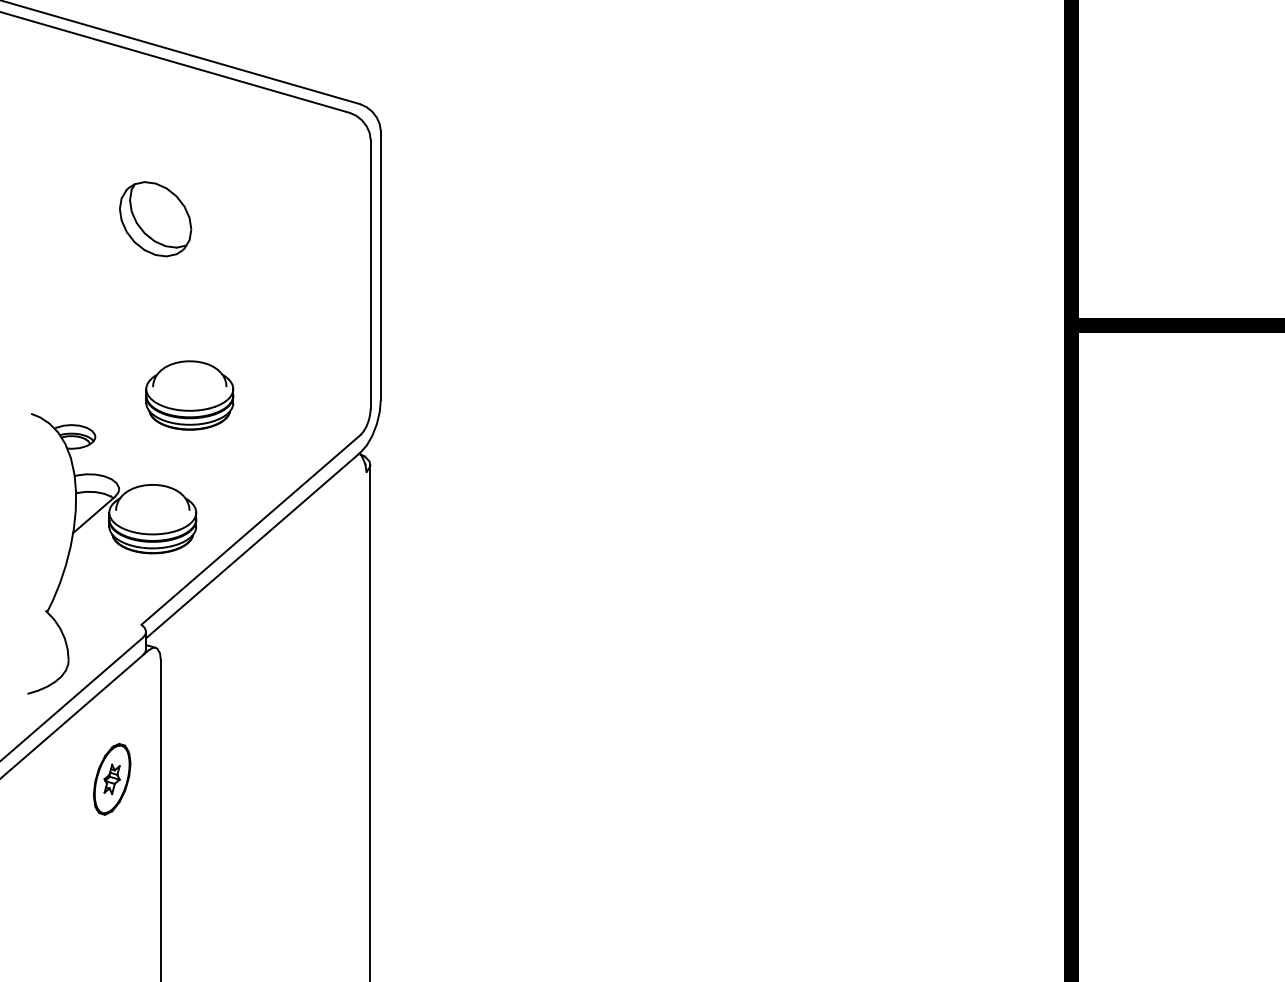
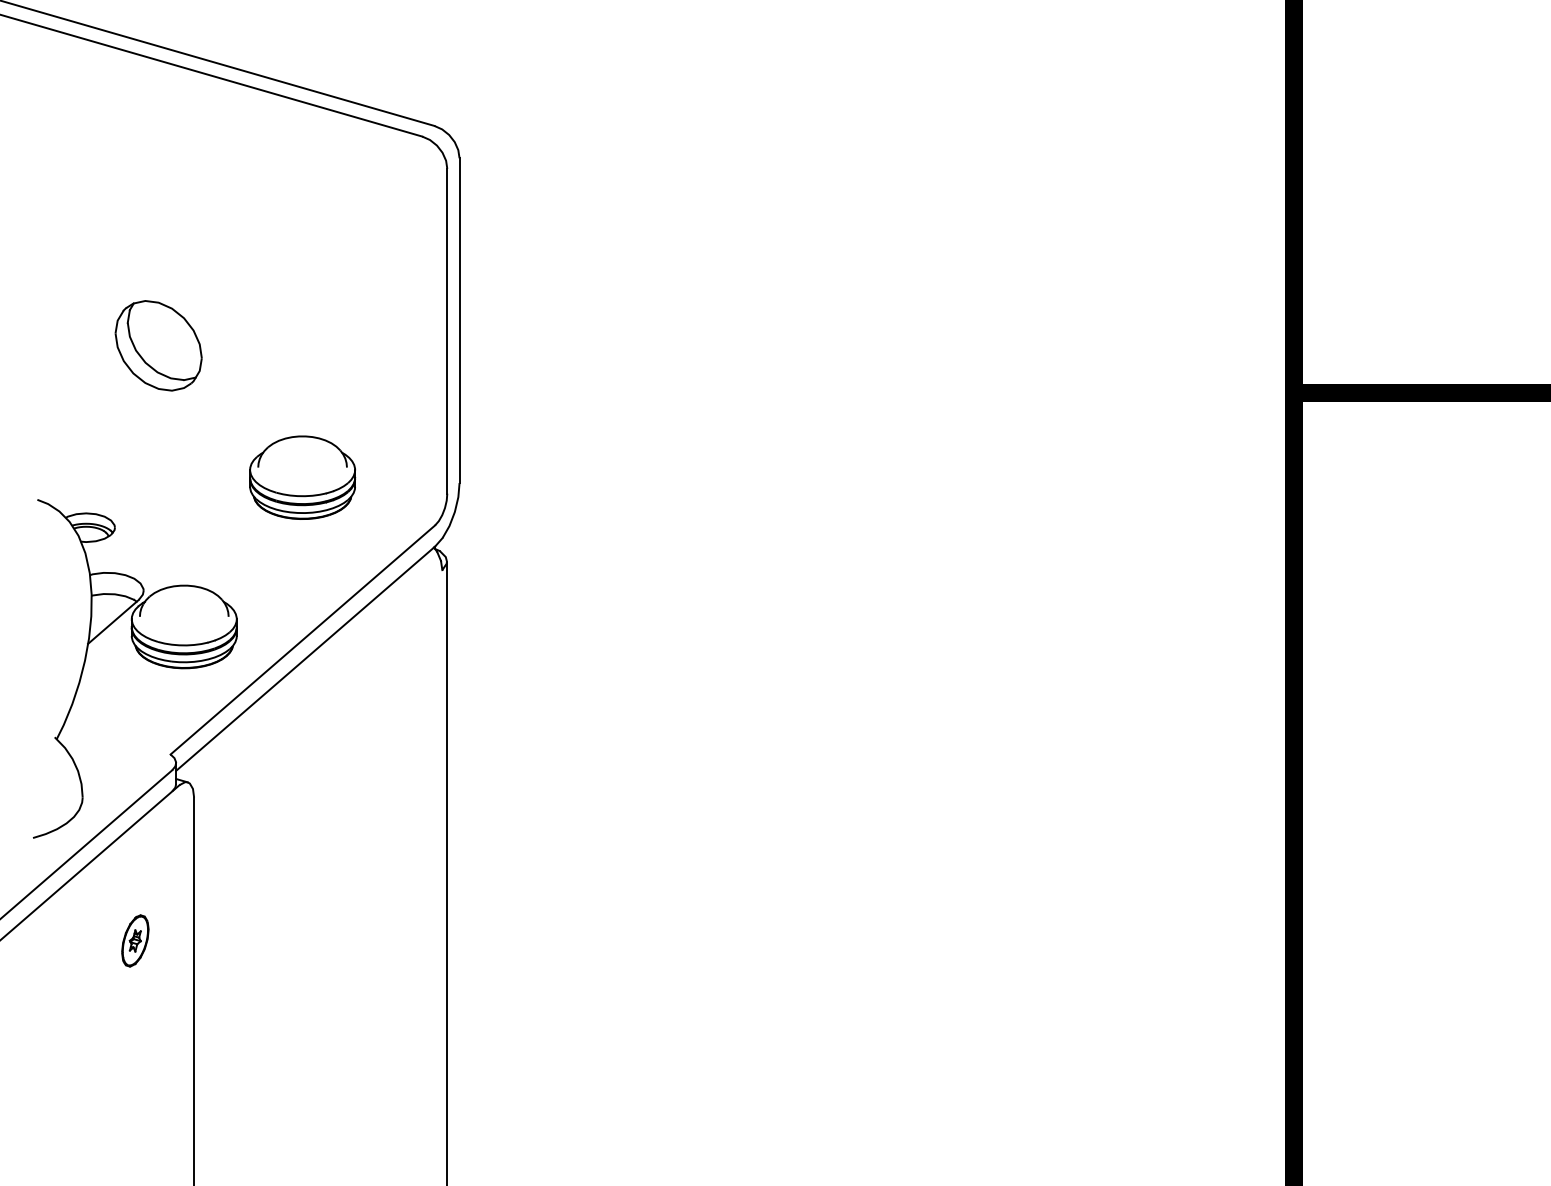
part: (155, 219) -> (158, 346), moved
part: (189, 395) -> (302, 477), moved
part: (112, 778) -> (135, 940), size x0.6

